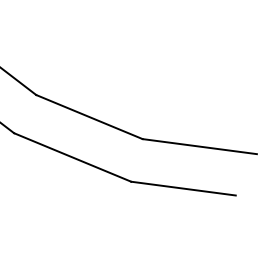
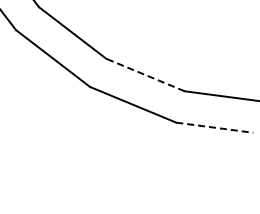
line: (89, 116) -> (145, 74), solid -> dashed
line: (183, 188) -> (214, 127), solid -> dashed

